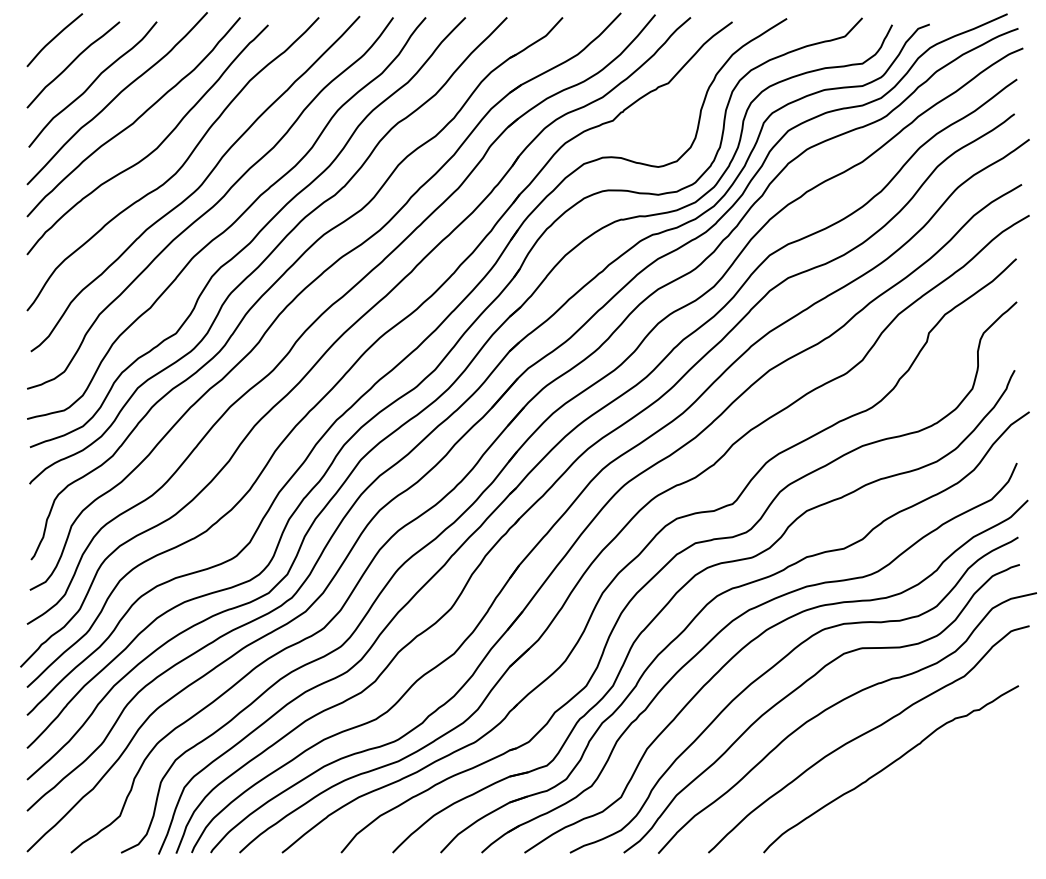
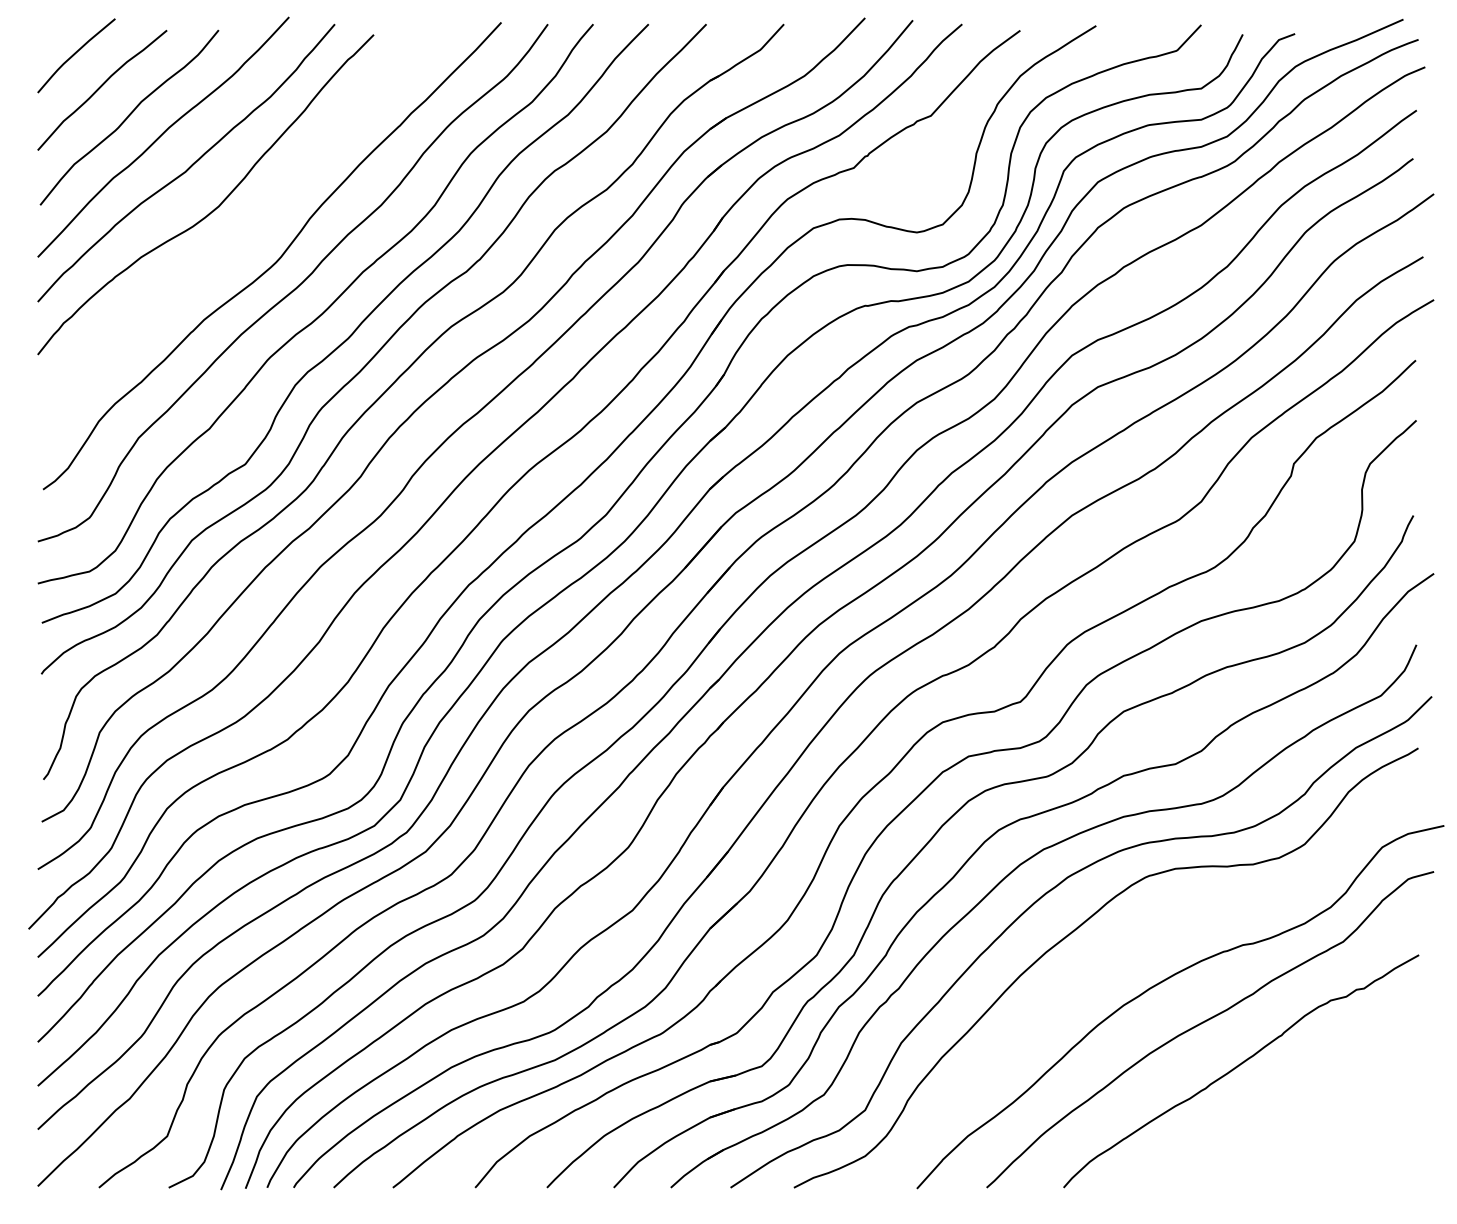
curve: (179, 168) -> (249, 234), removed
curve: (804, 683) -> (1120, 952), removed

